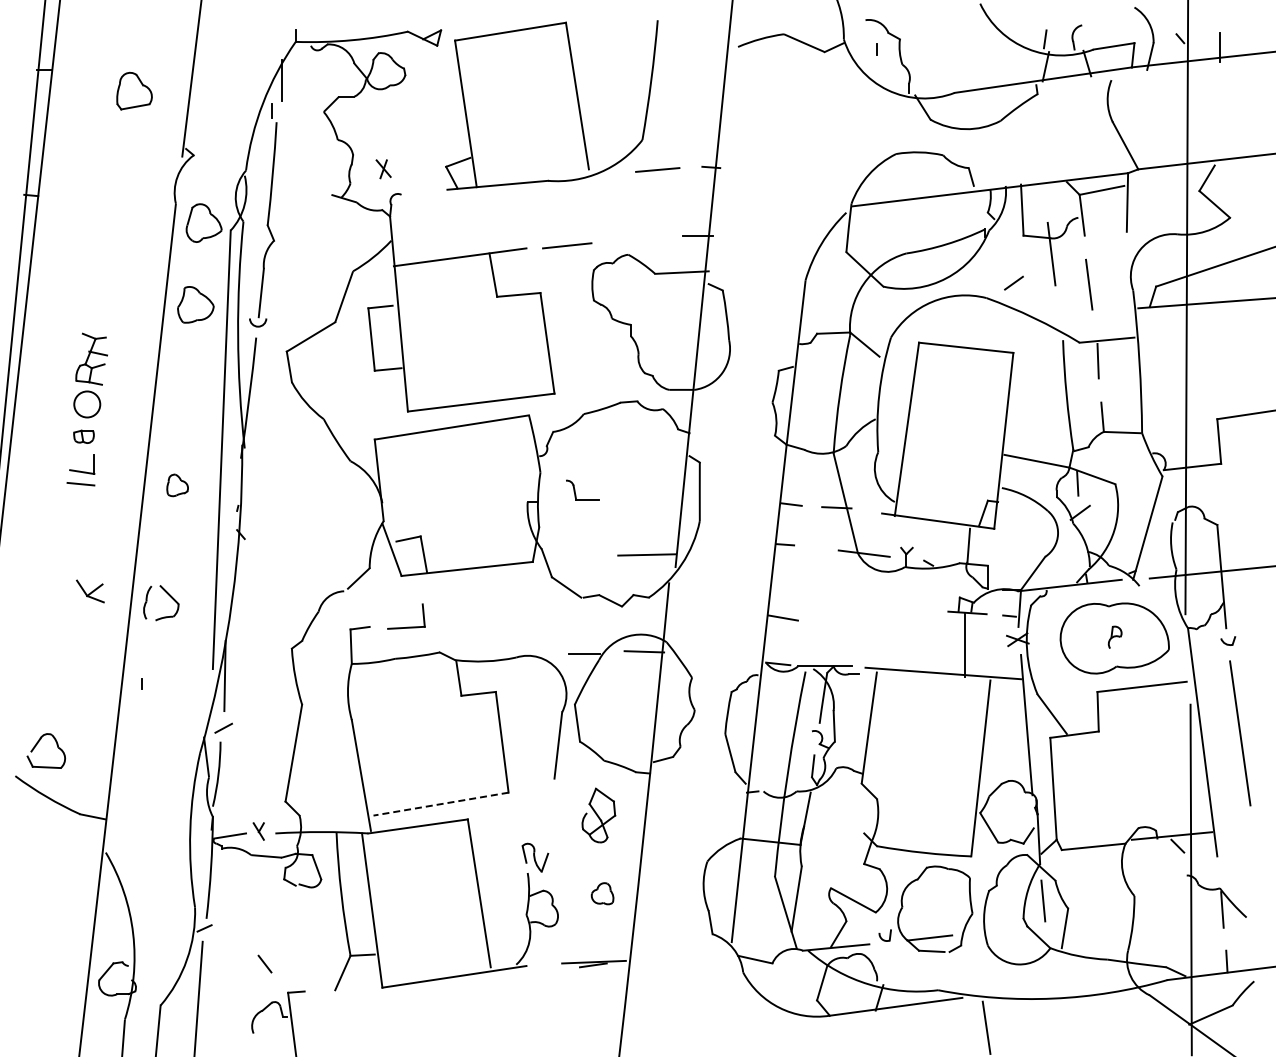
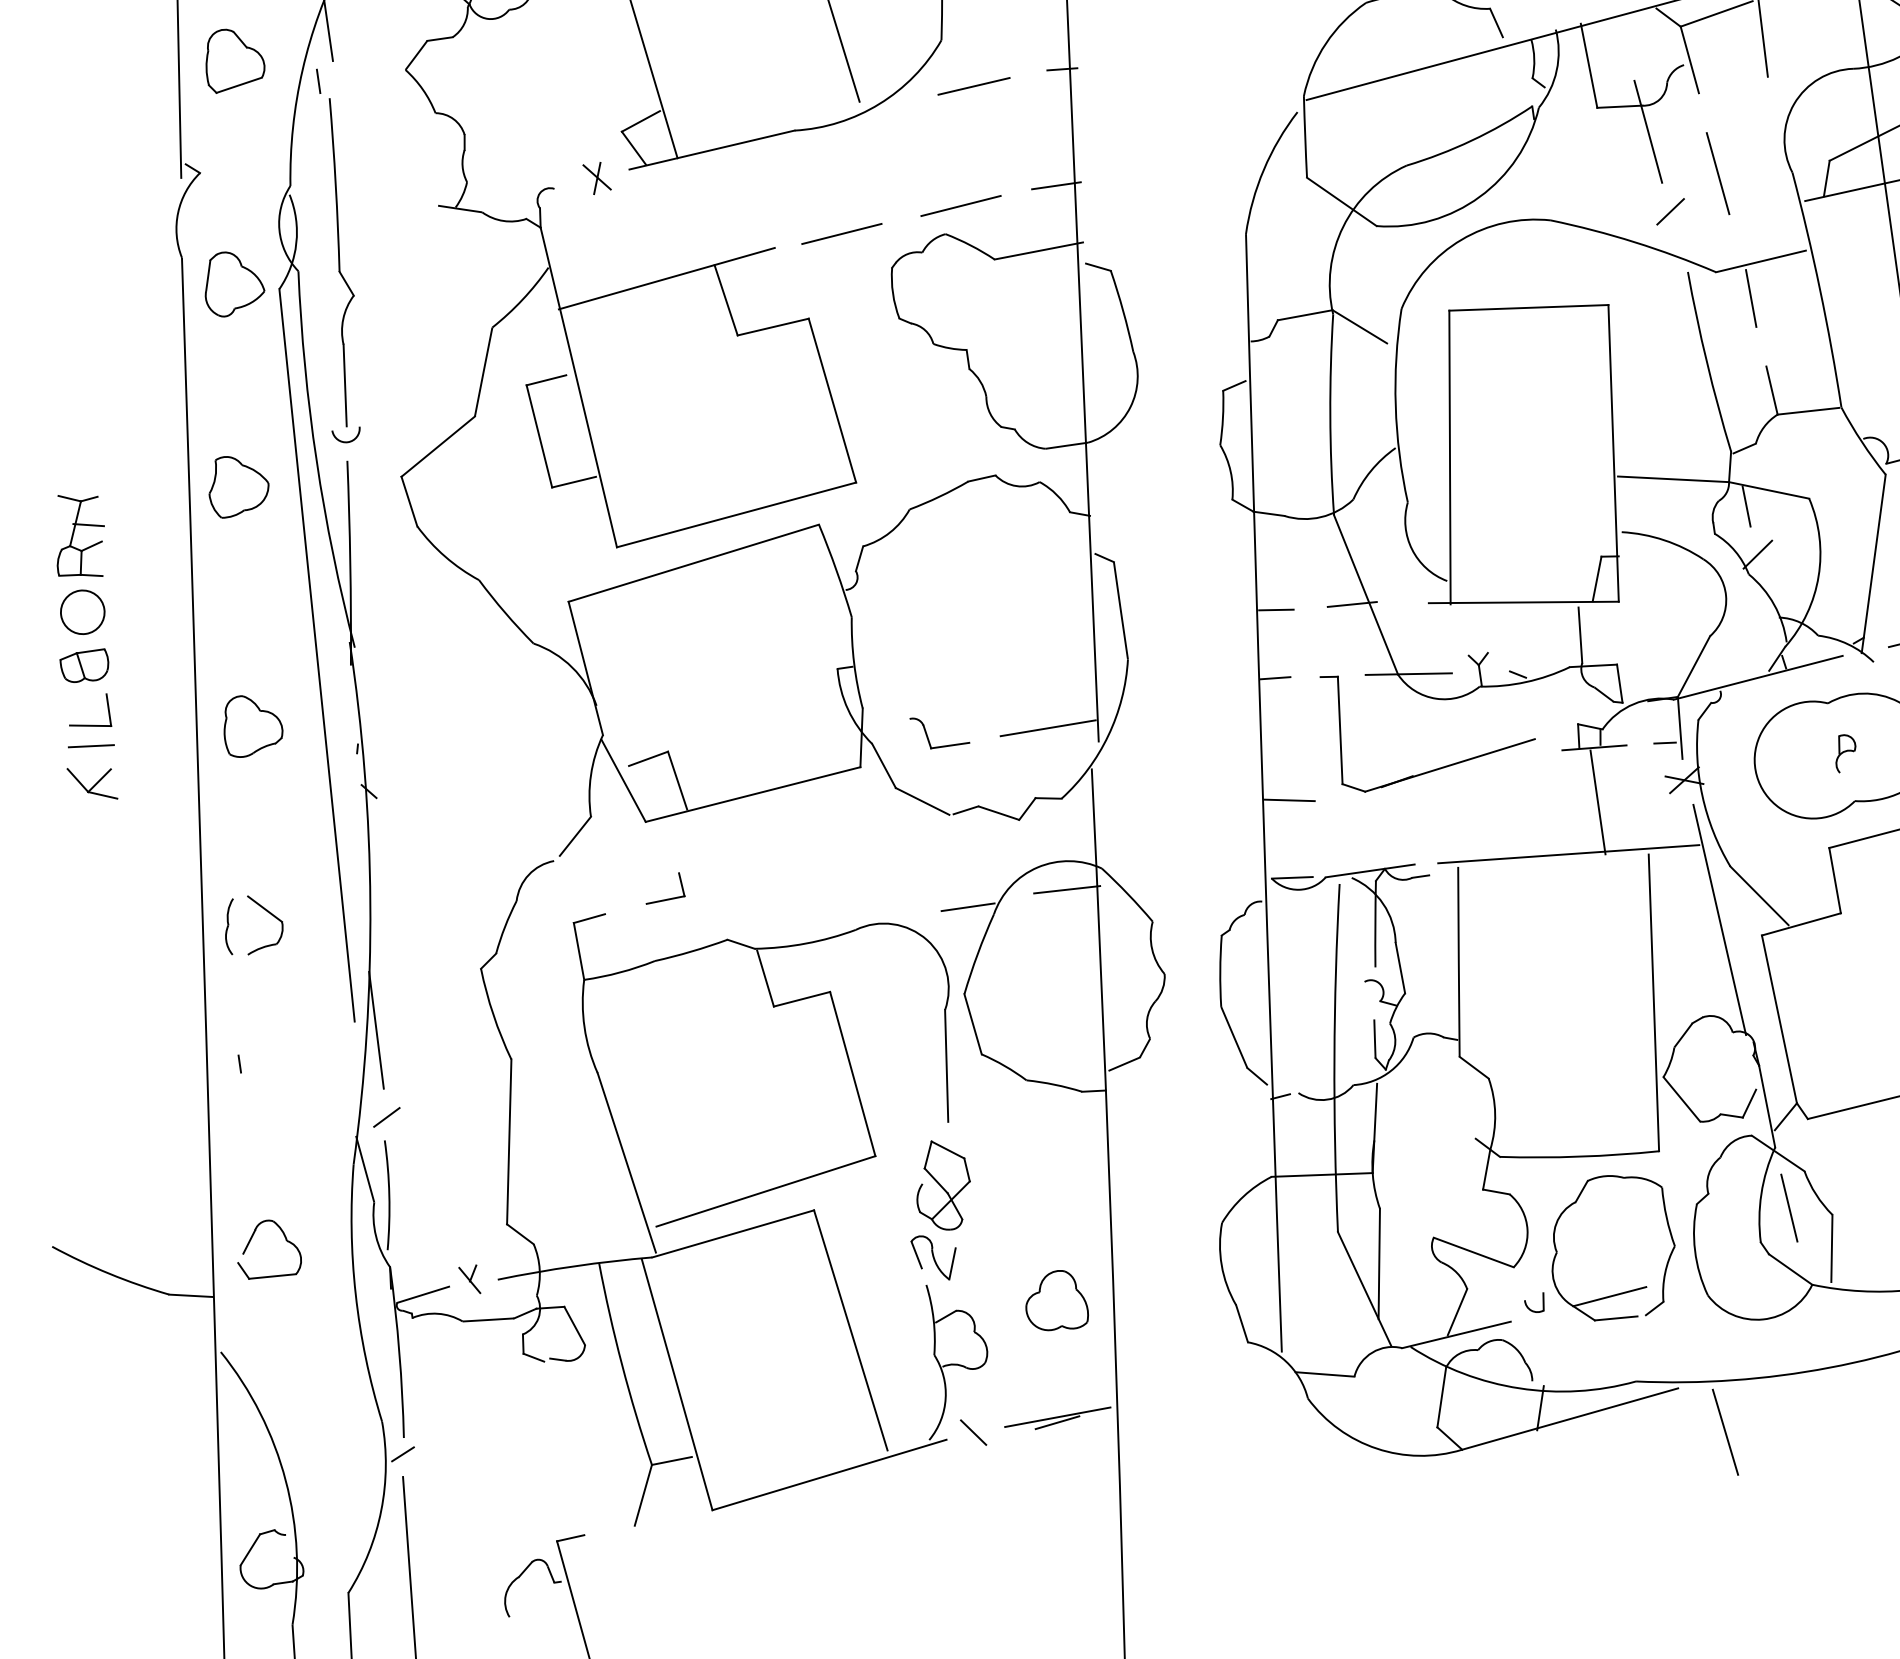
part: (134, 90) -> (233, 58), moved
part: (383, 169) -> (597, 178), moved
line: (639, 239) -> (960, 206), added
line: (1013, 282) -> (1669, 210), moved
part: (195, 304) -> (237, 484), moved
part: (83, 436) -> (84, 666), size x1.43
part: (177, 485) -> (251, 725), size x1.67
part: (575, 489) -> (927, 731), moved
part: (90, 591) -> (92, 783), moved
part: (876, 610) -> (1442, 765), added
part: (406, 616) -> (663, 888), size x0.62
part: (36, 746) -> (250, 1244), moved
line: (441, 804) -> (766, 1191), dashed -> solid
part: (598, 815) -> (942, 1185), moved
part: (602, 893) -> (1055, 1301), size x1.67
line: (264, 963) -> (972, 1431), moved

